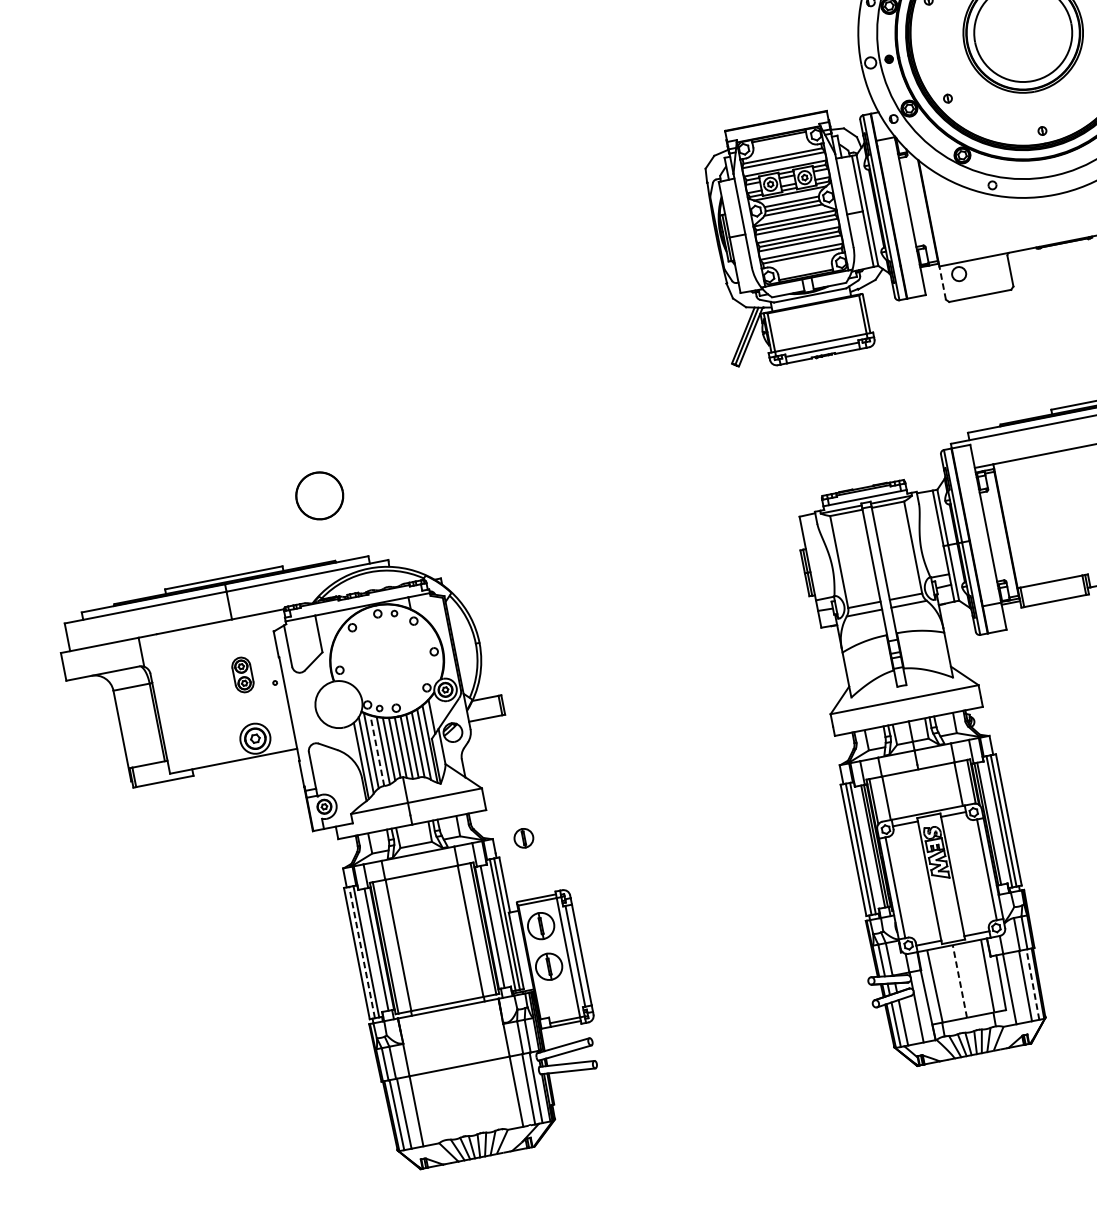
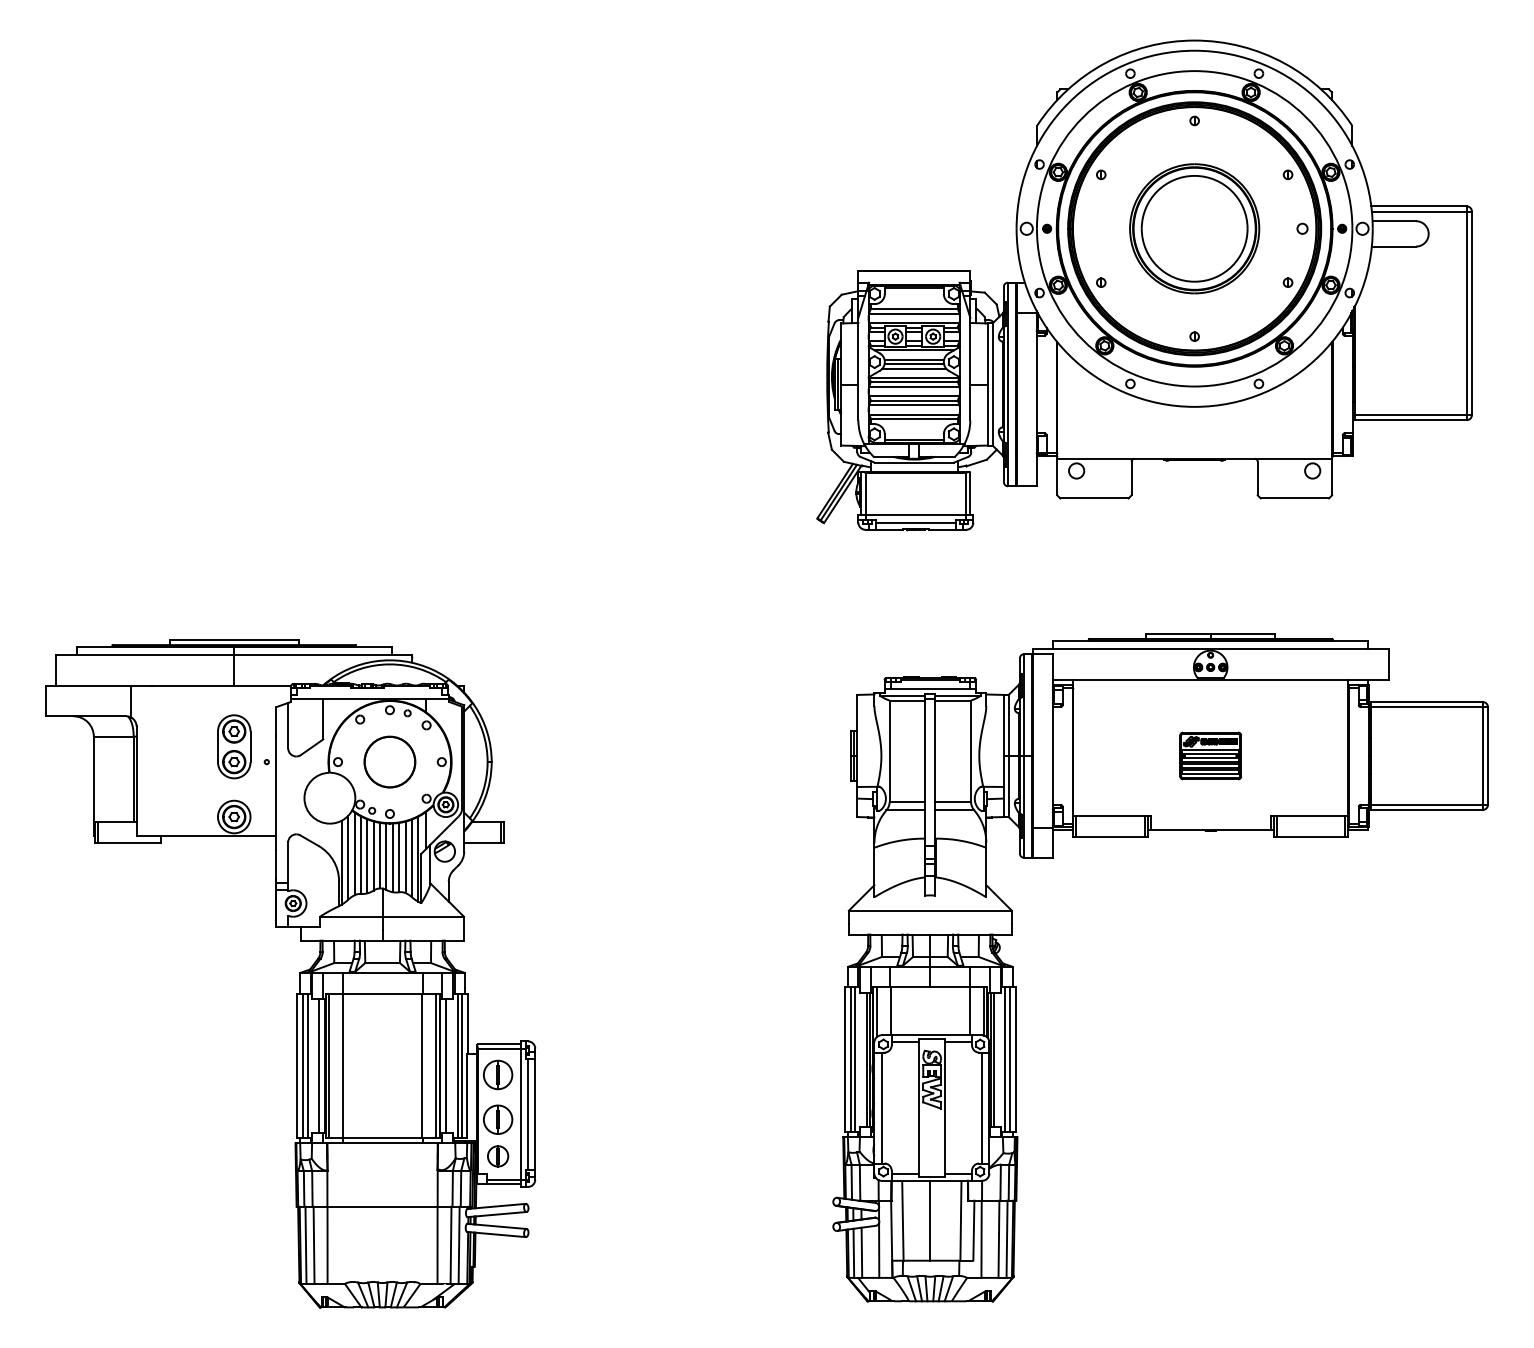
line: (942, 282) -> (1057, 476), dashed -> solid
part: (319, 495) -> (389, 761), moved
part: (243, 674) -> (234, 746), size x1.67
line: (377, 751) -> (361, 855), dashed -> solid
part: (524, 838) -> (498, 1156), moved
line: (361, 952) -> (302, 1065), dashed -> solid
line: (959, 981) -> (930, 1220), dashed -> solid
line: (1033, 984) -> (1007, 1239), dashed -> solid

